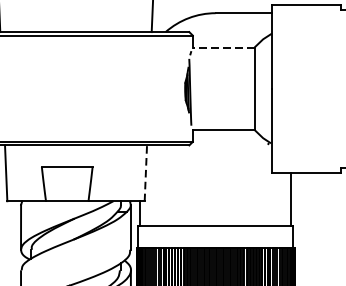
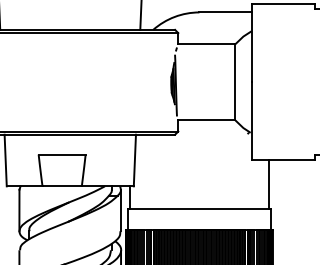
line: (223, 47) -> (206, 44), dashed -> solid
line: (145, 173) -> (134, 160), dashed -> solid

